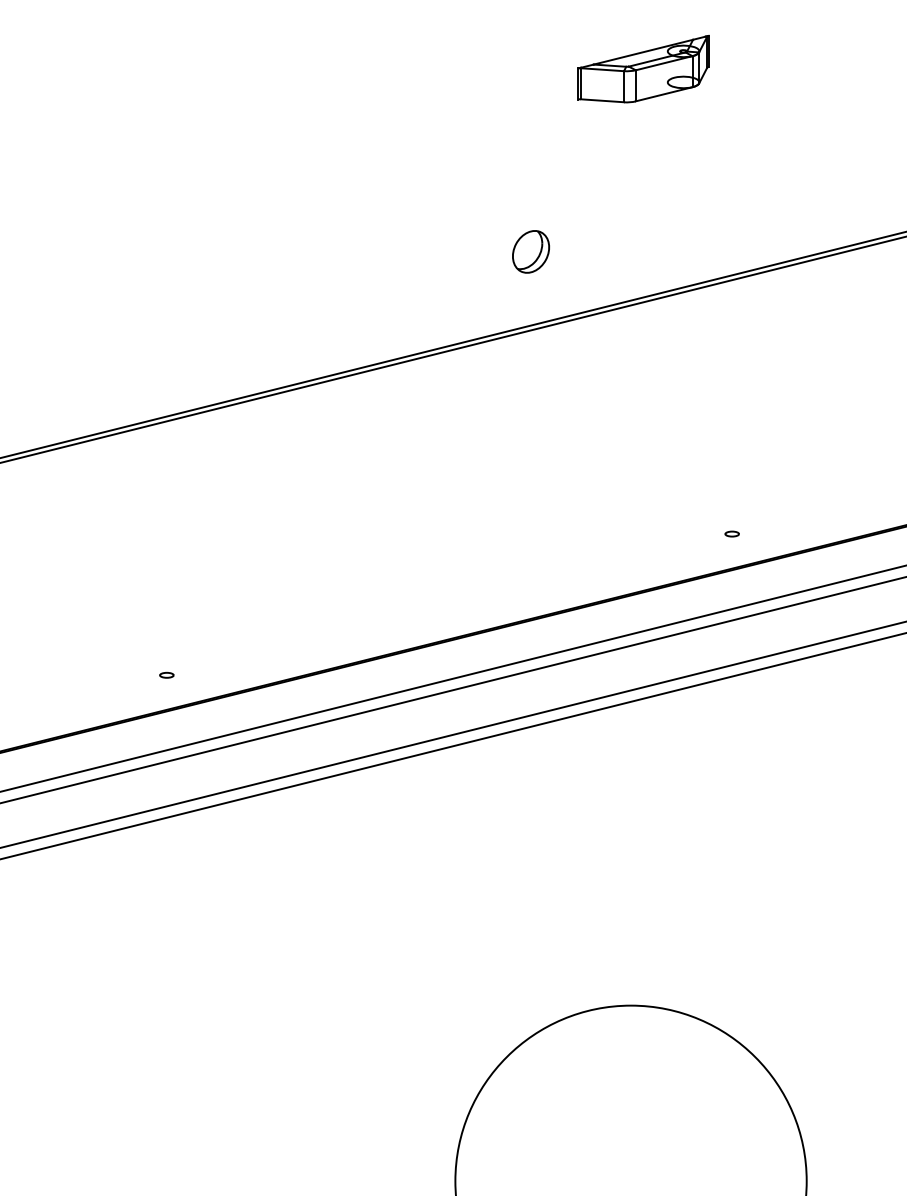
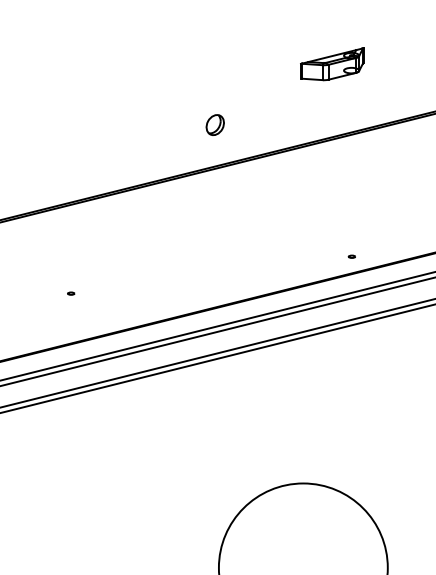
part: (643, 69) -> (332, 64), moved
part: (529, 250) -> (214, 124), moved
part: (167, 674) -> (71, 293), moved

